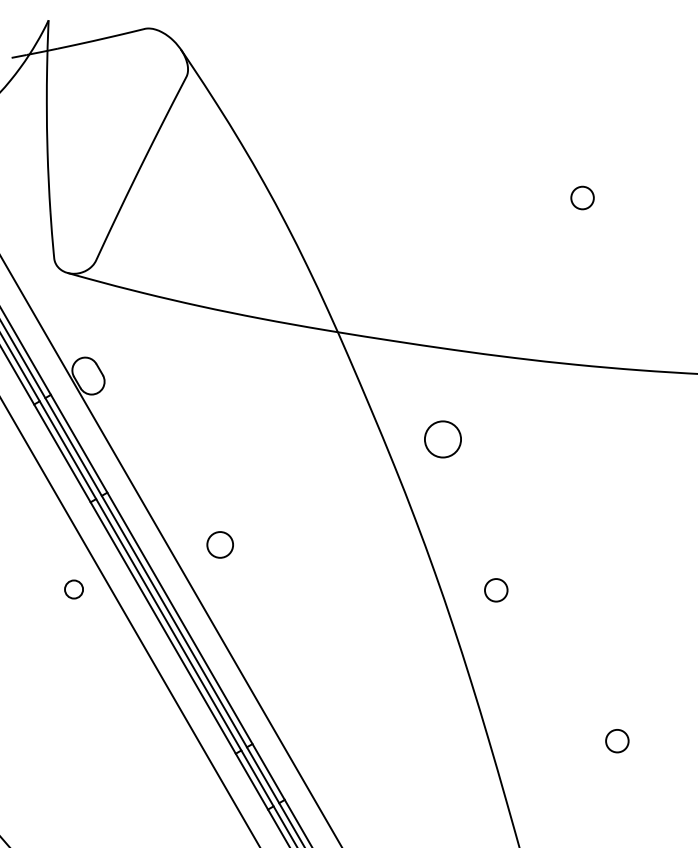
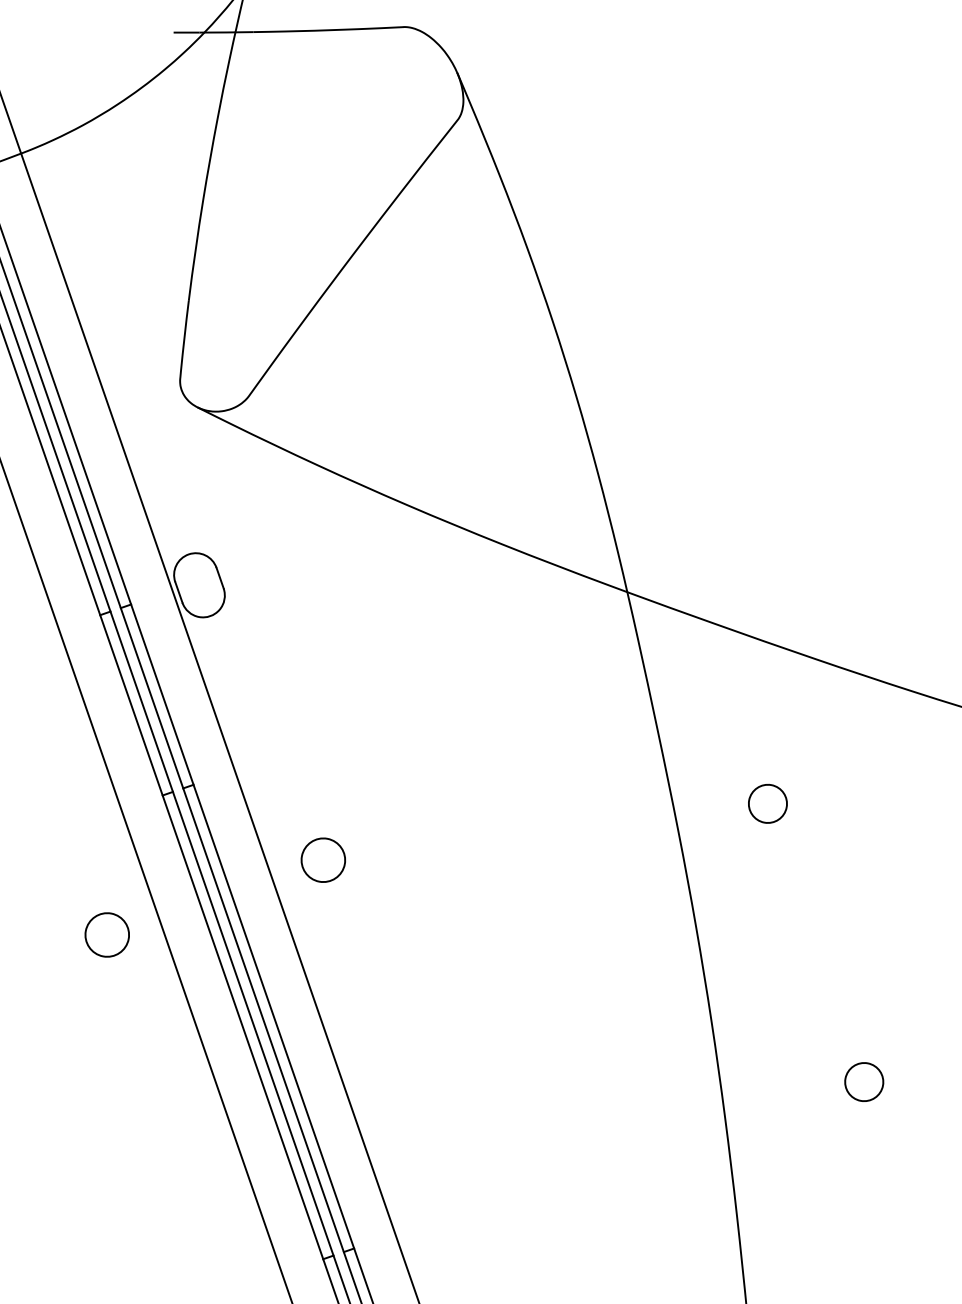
circle: (443, 439) -> (768, 804), size x0.62
circle: (219, 544) -> (322, 859), moved
circle: (73, 589) -> (106, 934), size x1.43
circle: (496, 590) -> (864, 1082), moved

